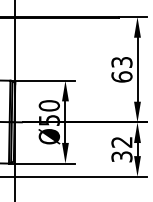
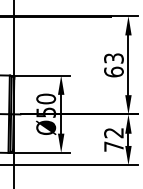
text: (121, 156) -> (113, 146), 32 -> 72

